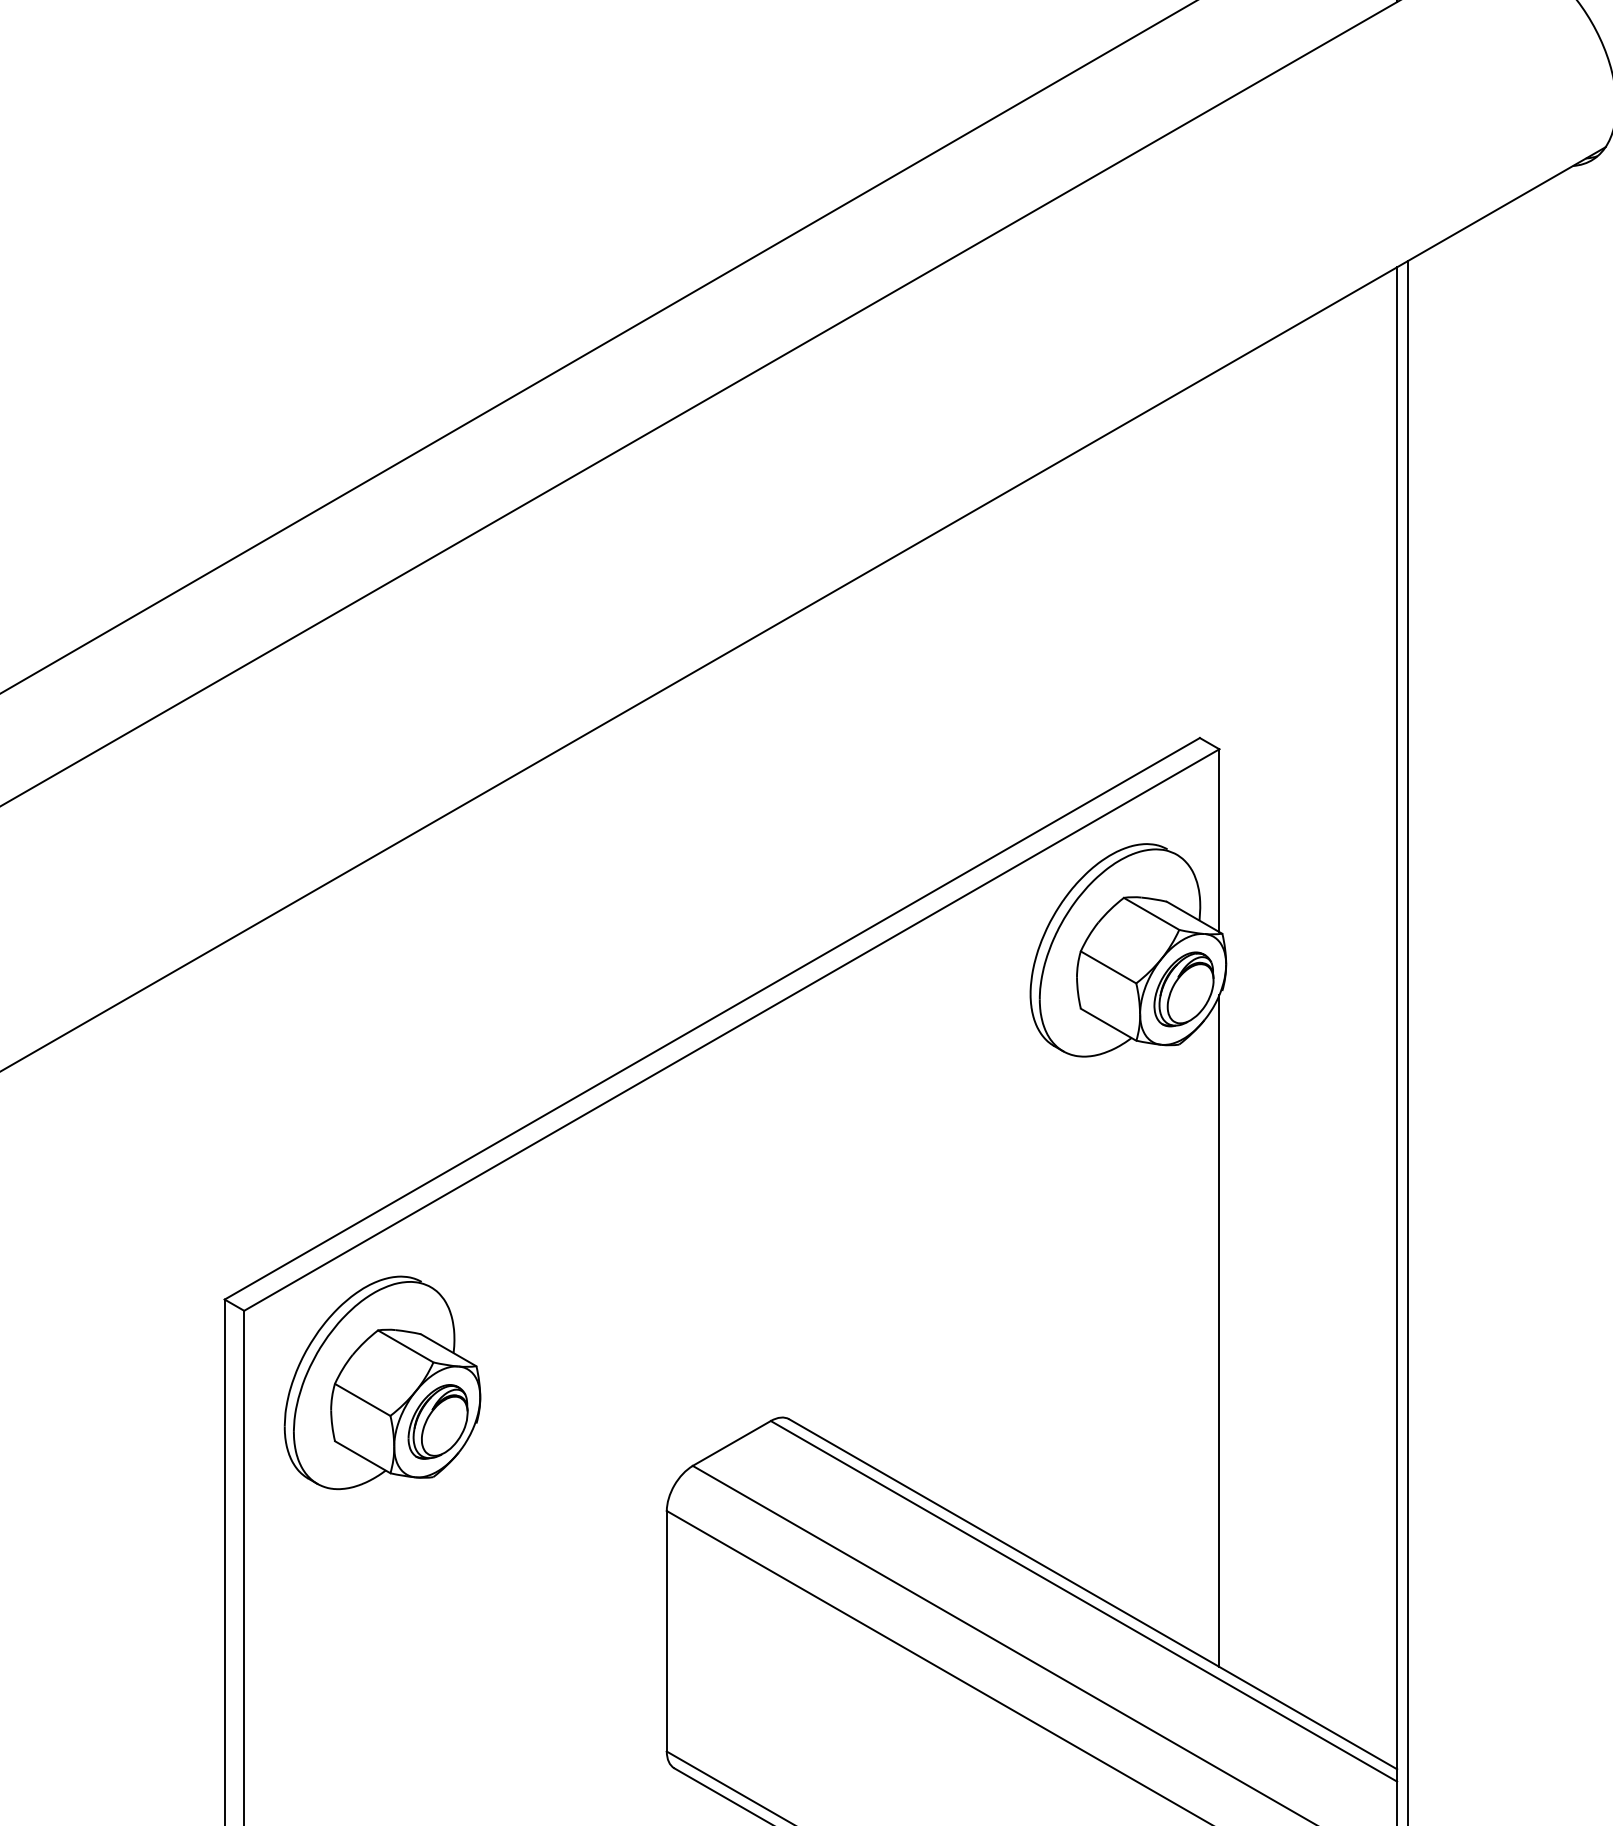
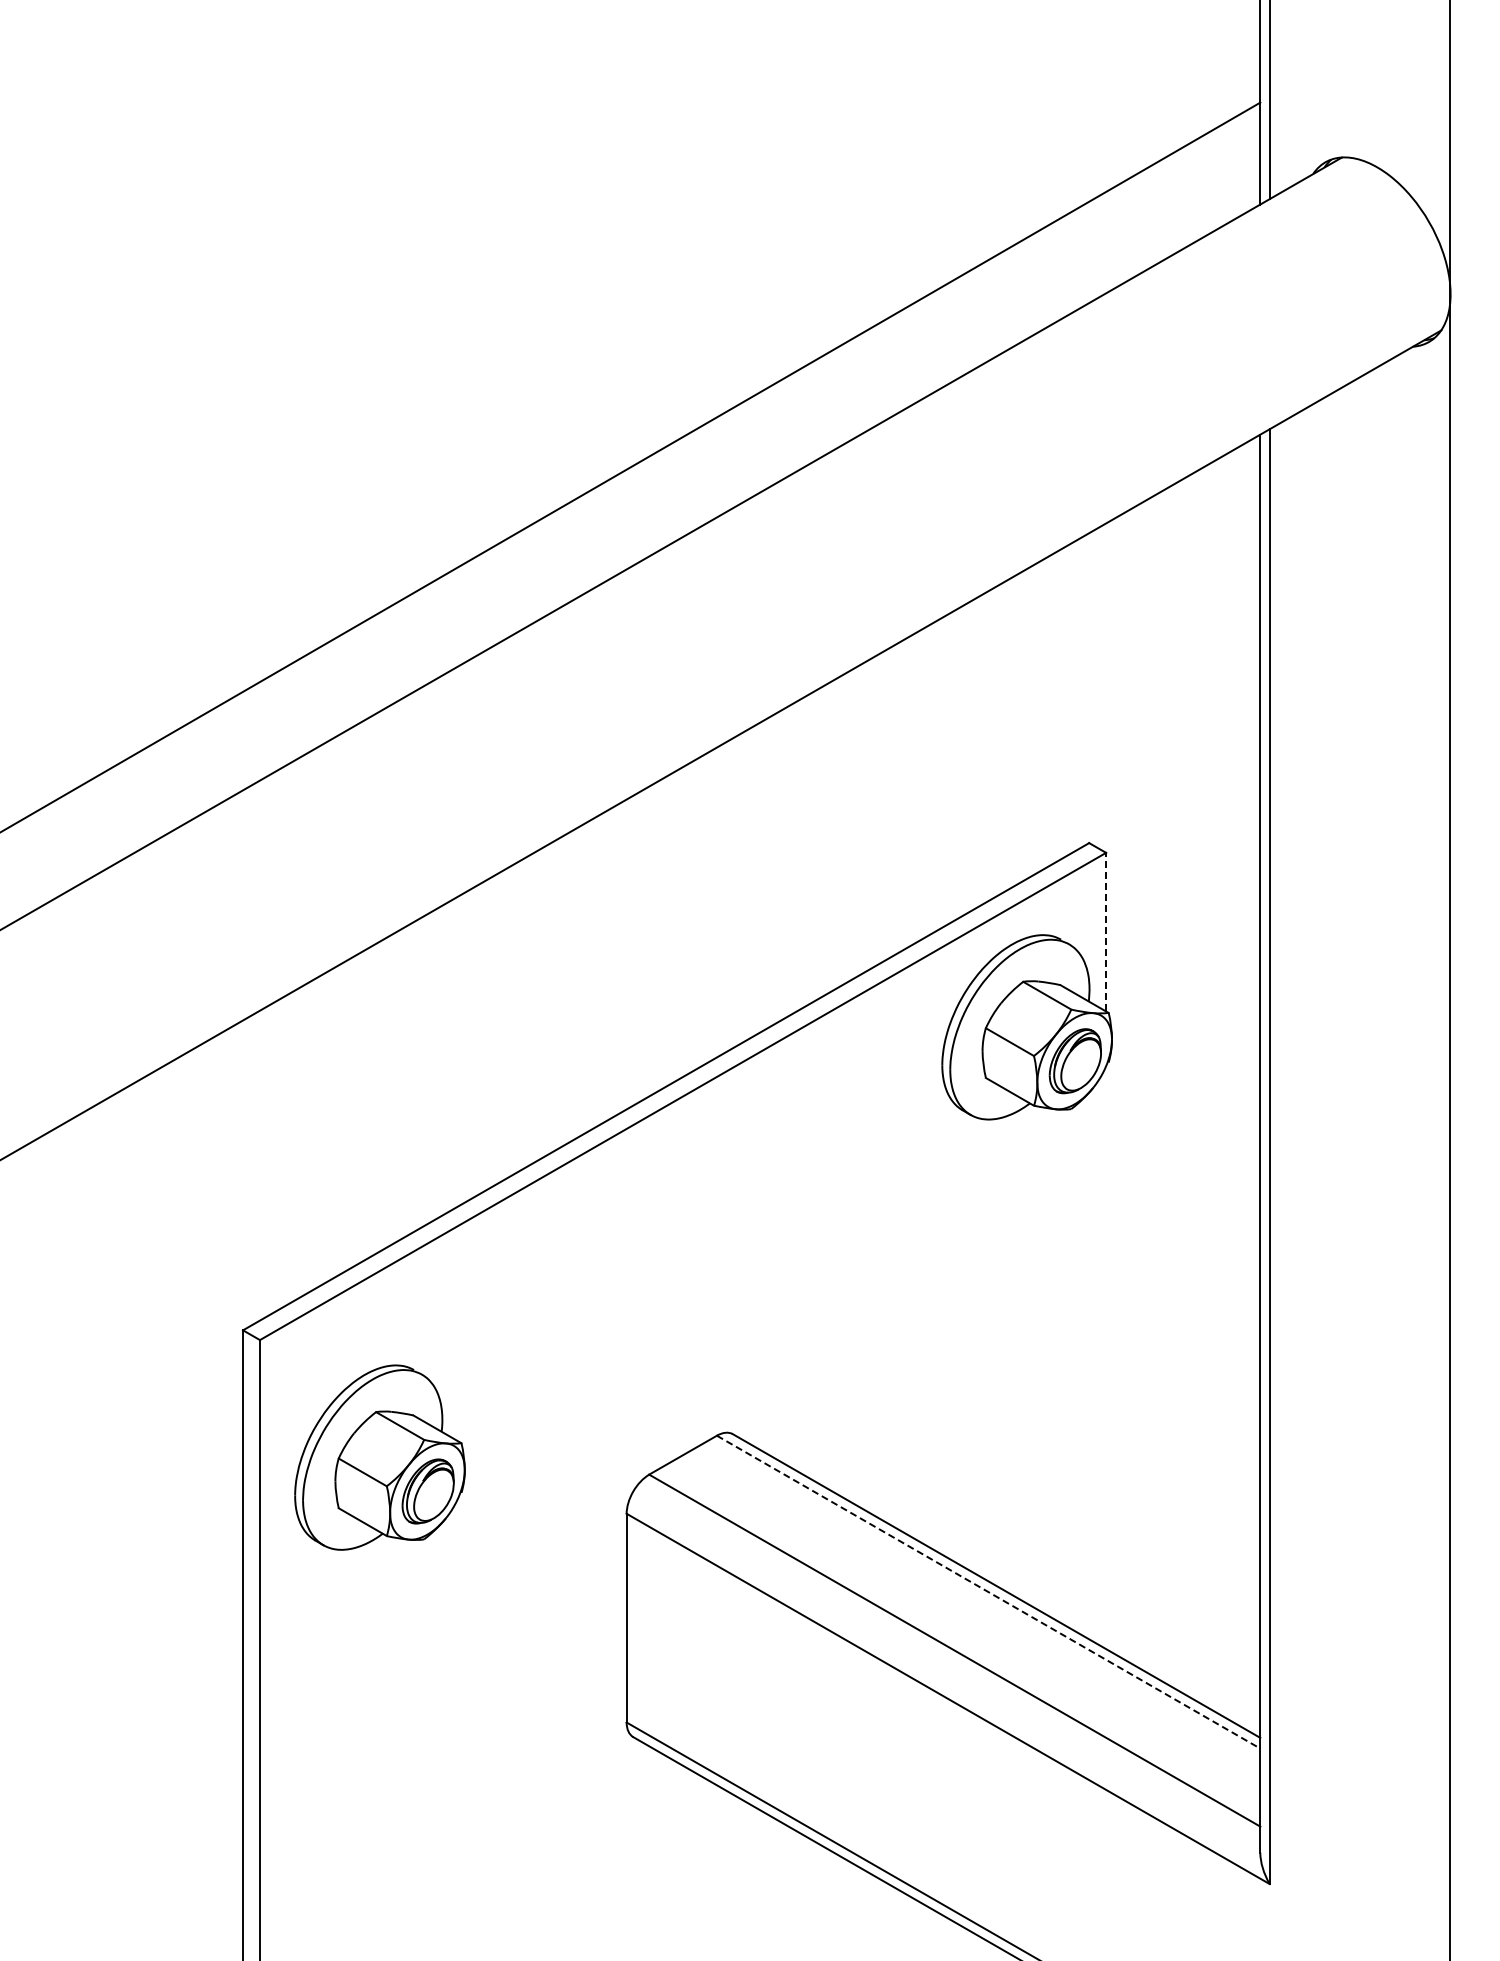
line: (1219, 839) -> (1106, 931), solid -> dashed
line: (1219, 1330) -> (1106, 1357), removed
part: (381, 1382) -> (379, 1457), moved
line: (1083, 1601) -> (988, 1592), solid -> dashed

